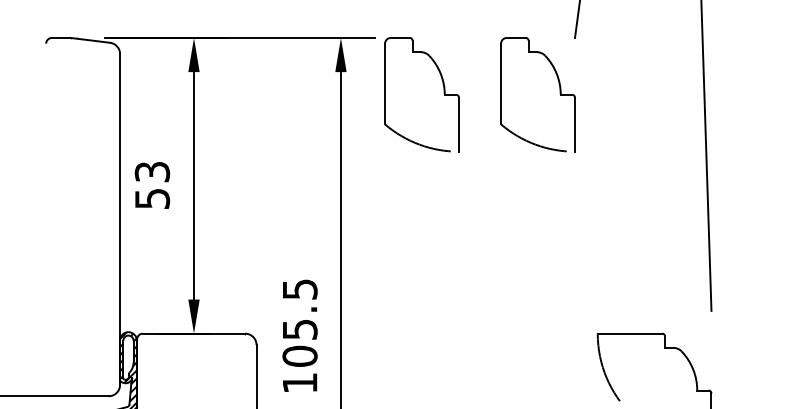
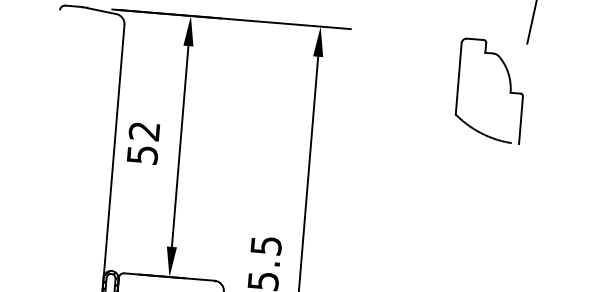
part: (443, 94) -> (407, 83), removed
text: (152, 172) -> (144, 131), 53 -> 52

